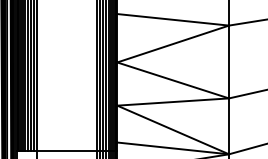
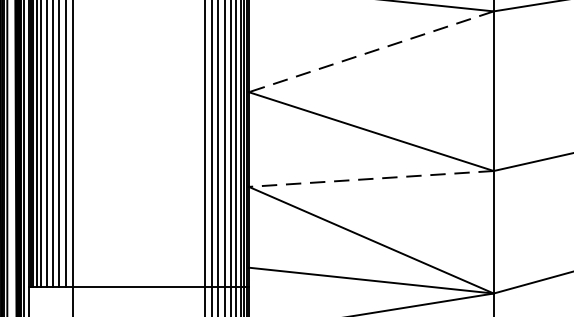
line: (173, 44) -> (372, 52), solid -> dashed
line: (173, 102) -> (372, 179), solid -> dashed

